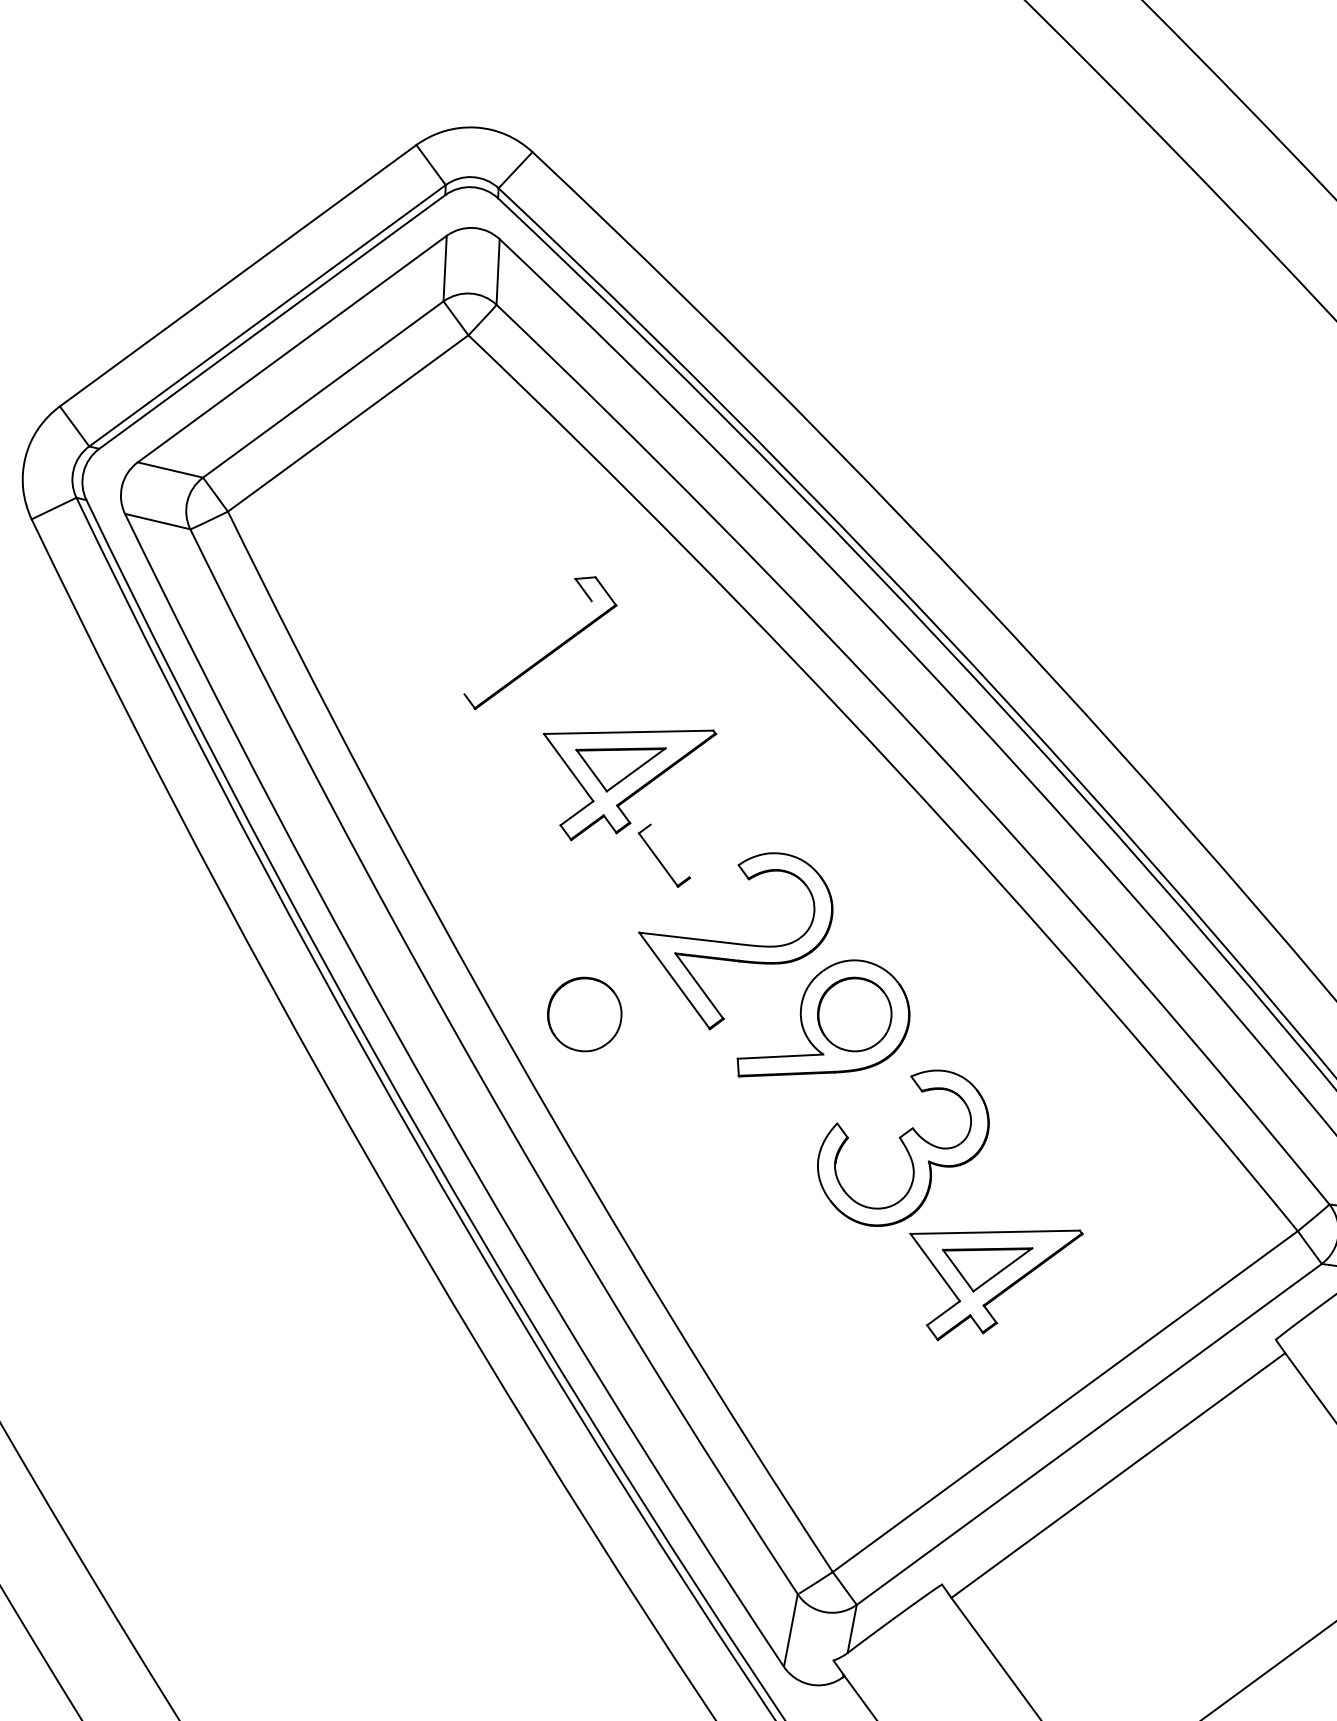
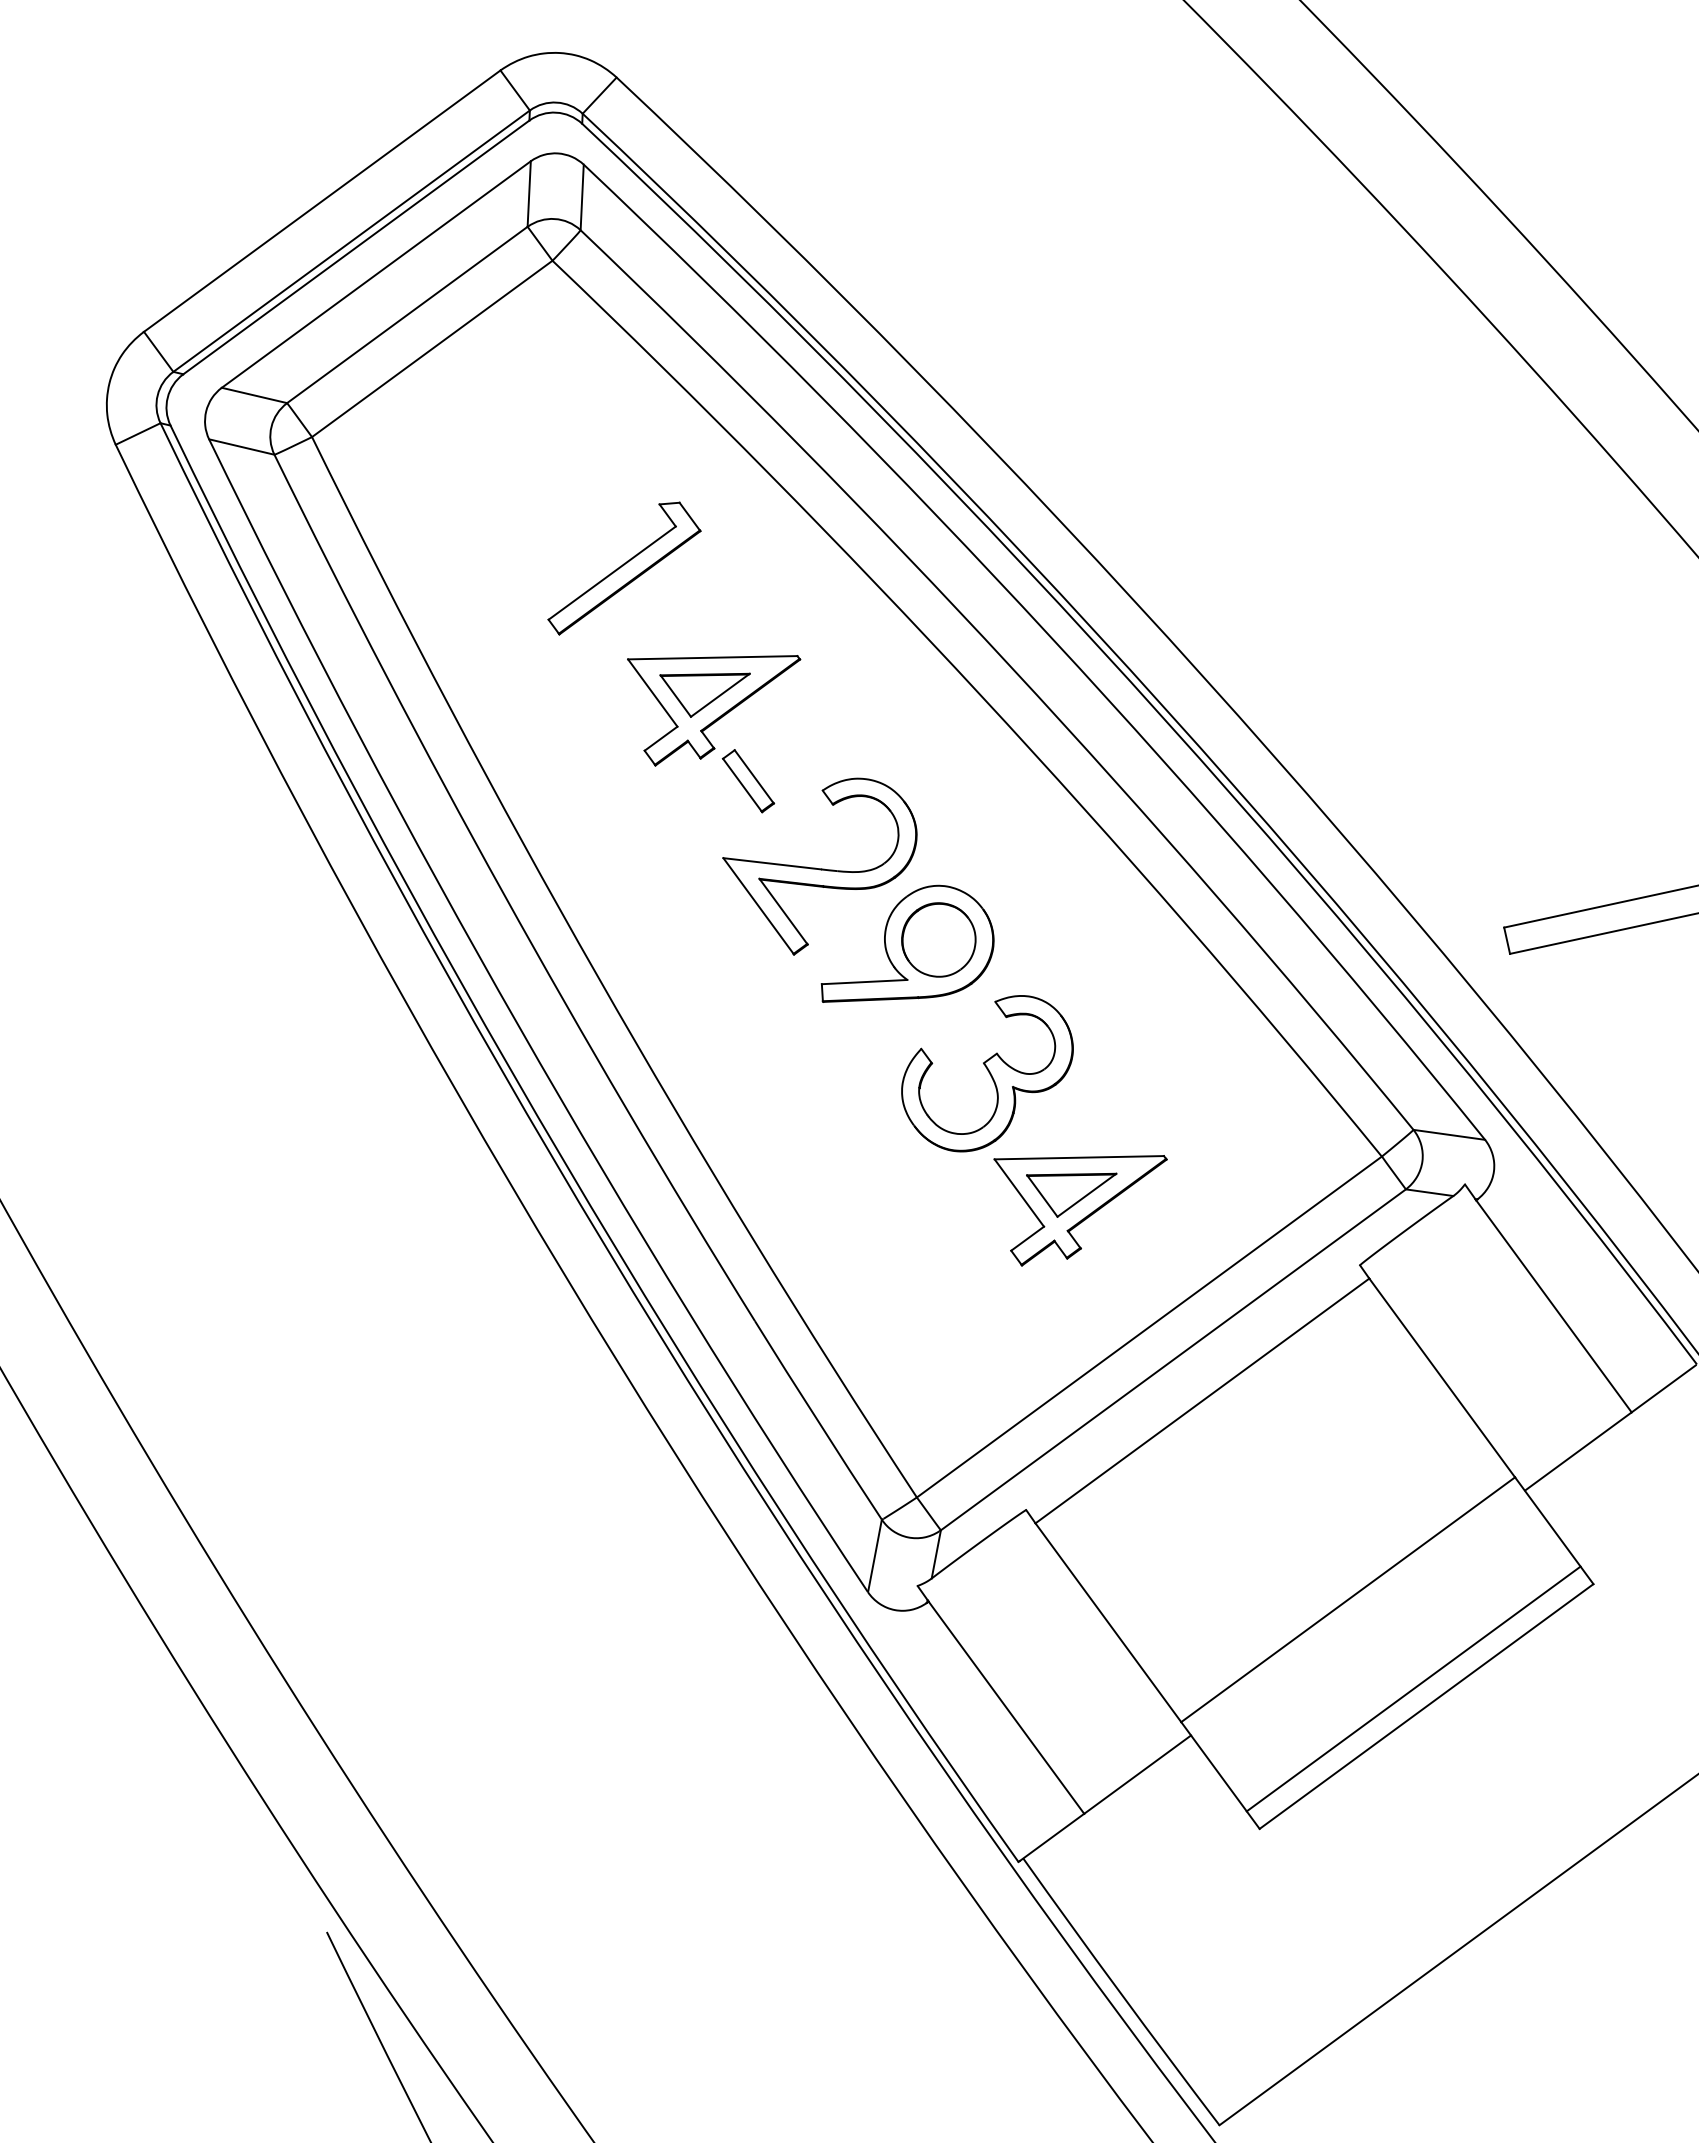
line: (527, 647) -> (611, 572), added
line: (669, 851) -> (753, 776), added
part: (584, 1014) -> (668, 939), removed

